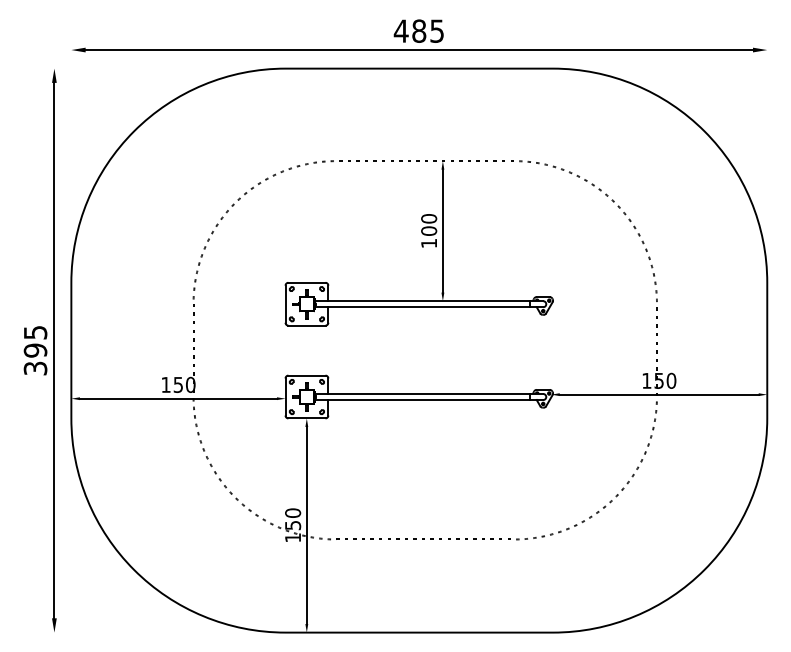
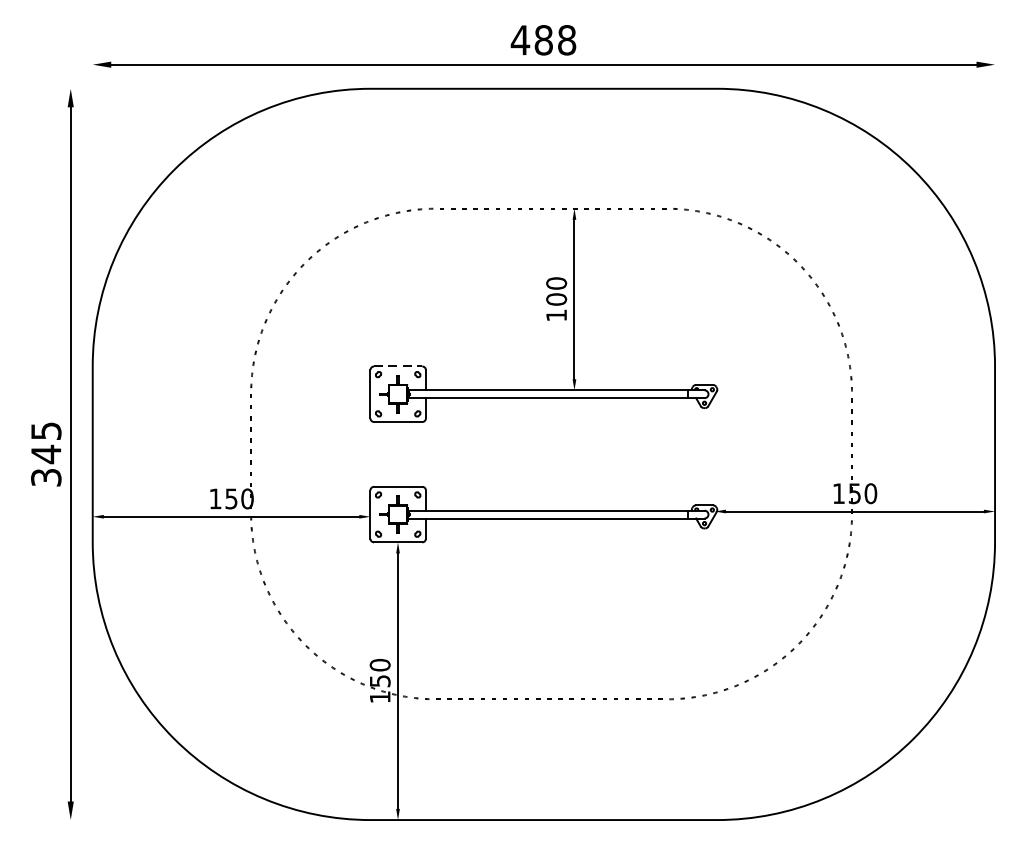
text: (437, 30) -> (567, 39), 485 -> 488
line: (306, 282) -> (397, 366), solid -> dashed
text: (35, 350) -> (46, 454), 395 -> 345

